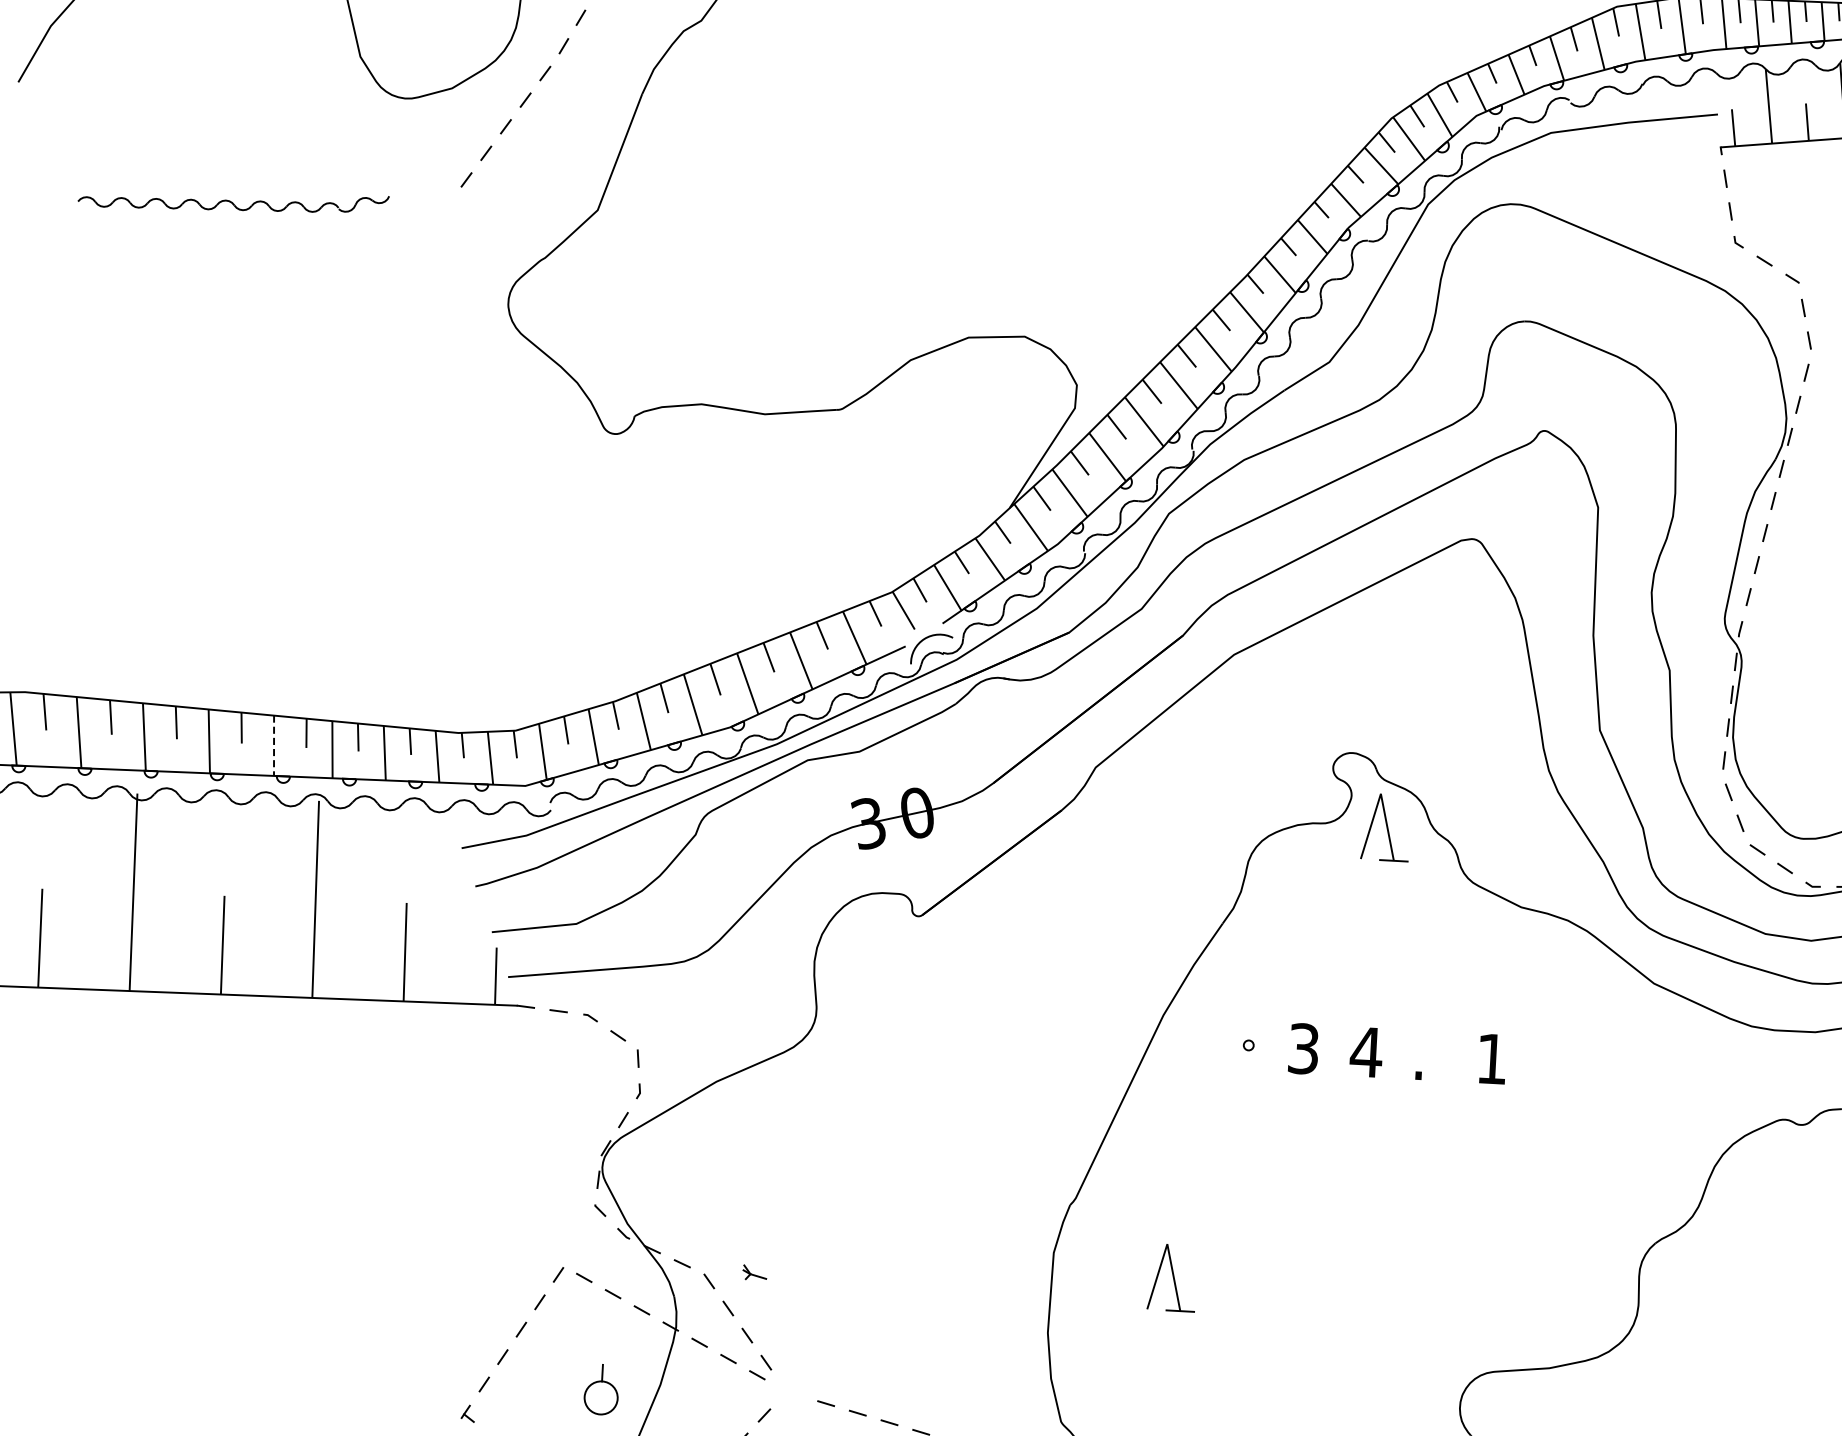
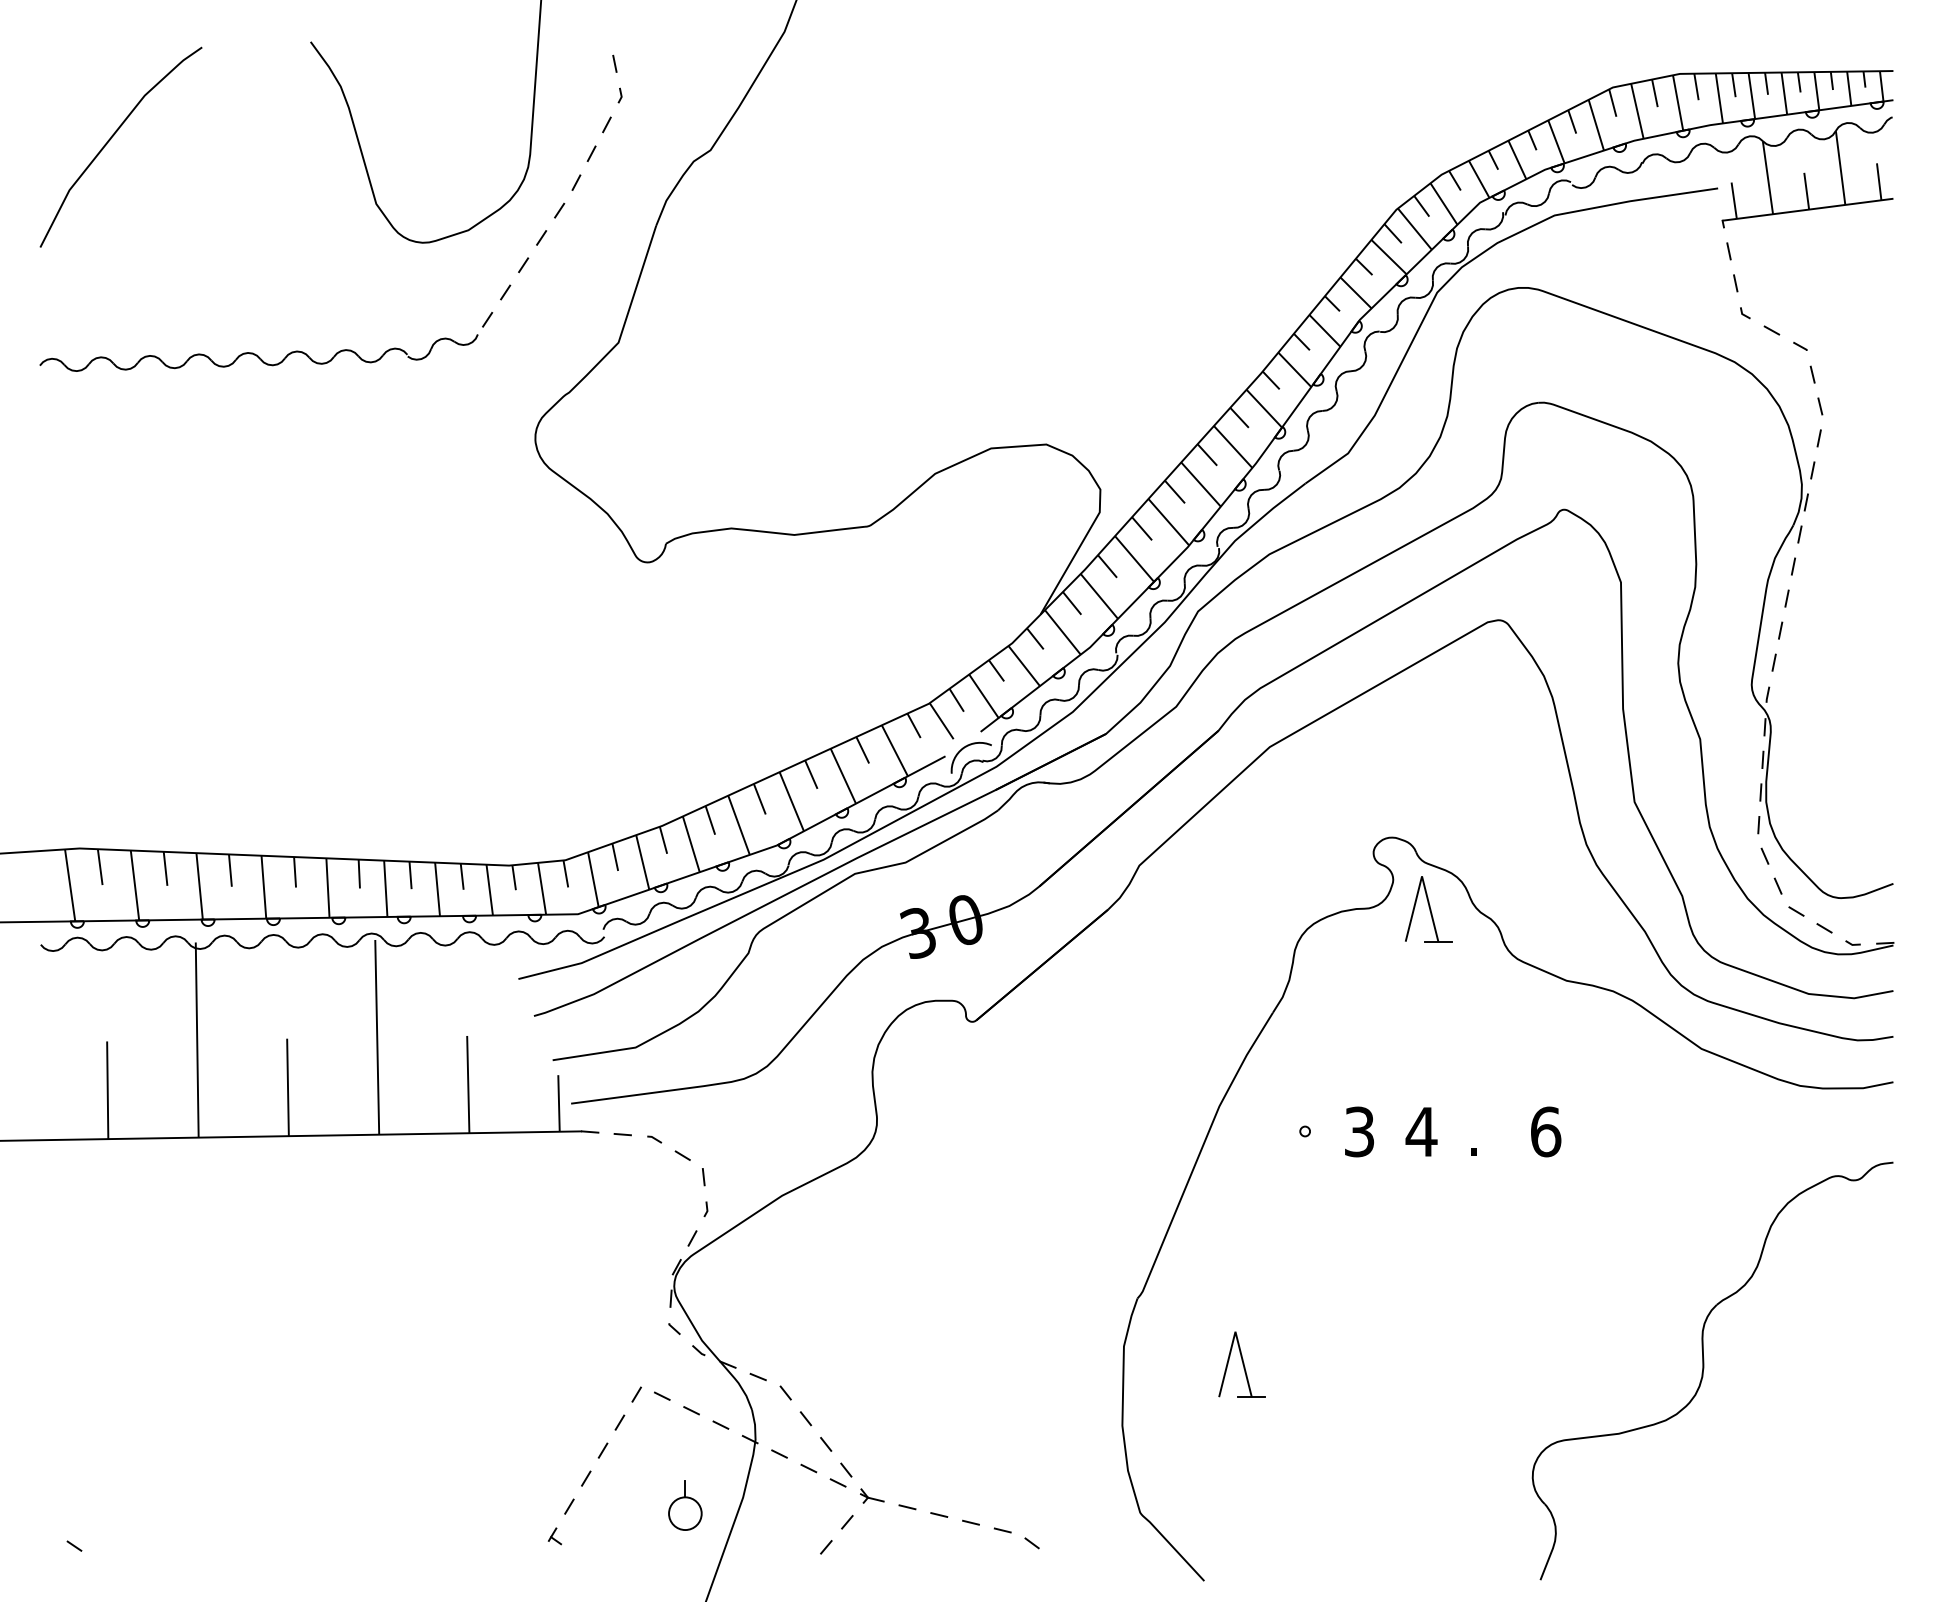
part: (233, 200) -> (258, 352), size x1.43
line: (273, 746) -> (327, 888), dashed -> solid
text: (1492, 1058) -> (1546, 1131), 1 -> 6
part: (755, 1272) -> (872, 1495), moved

